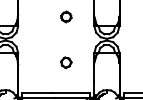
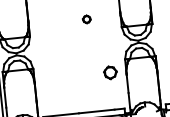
part: (66, 16) -> (86, 18), size x0.6
part: (66, 62) -> (110, 72), moved

